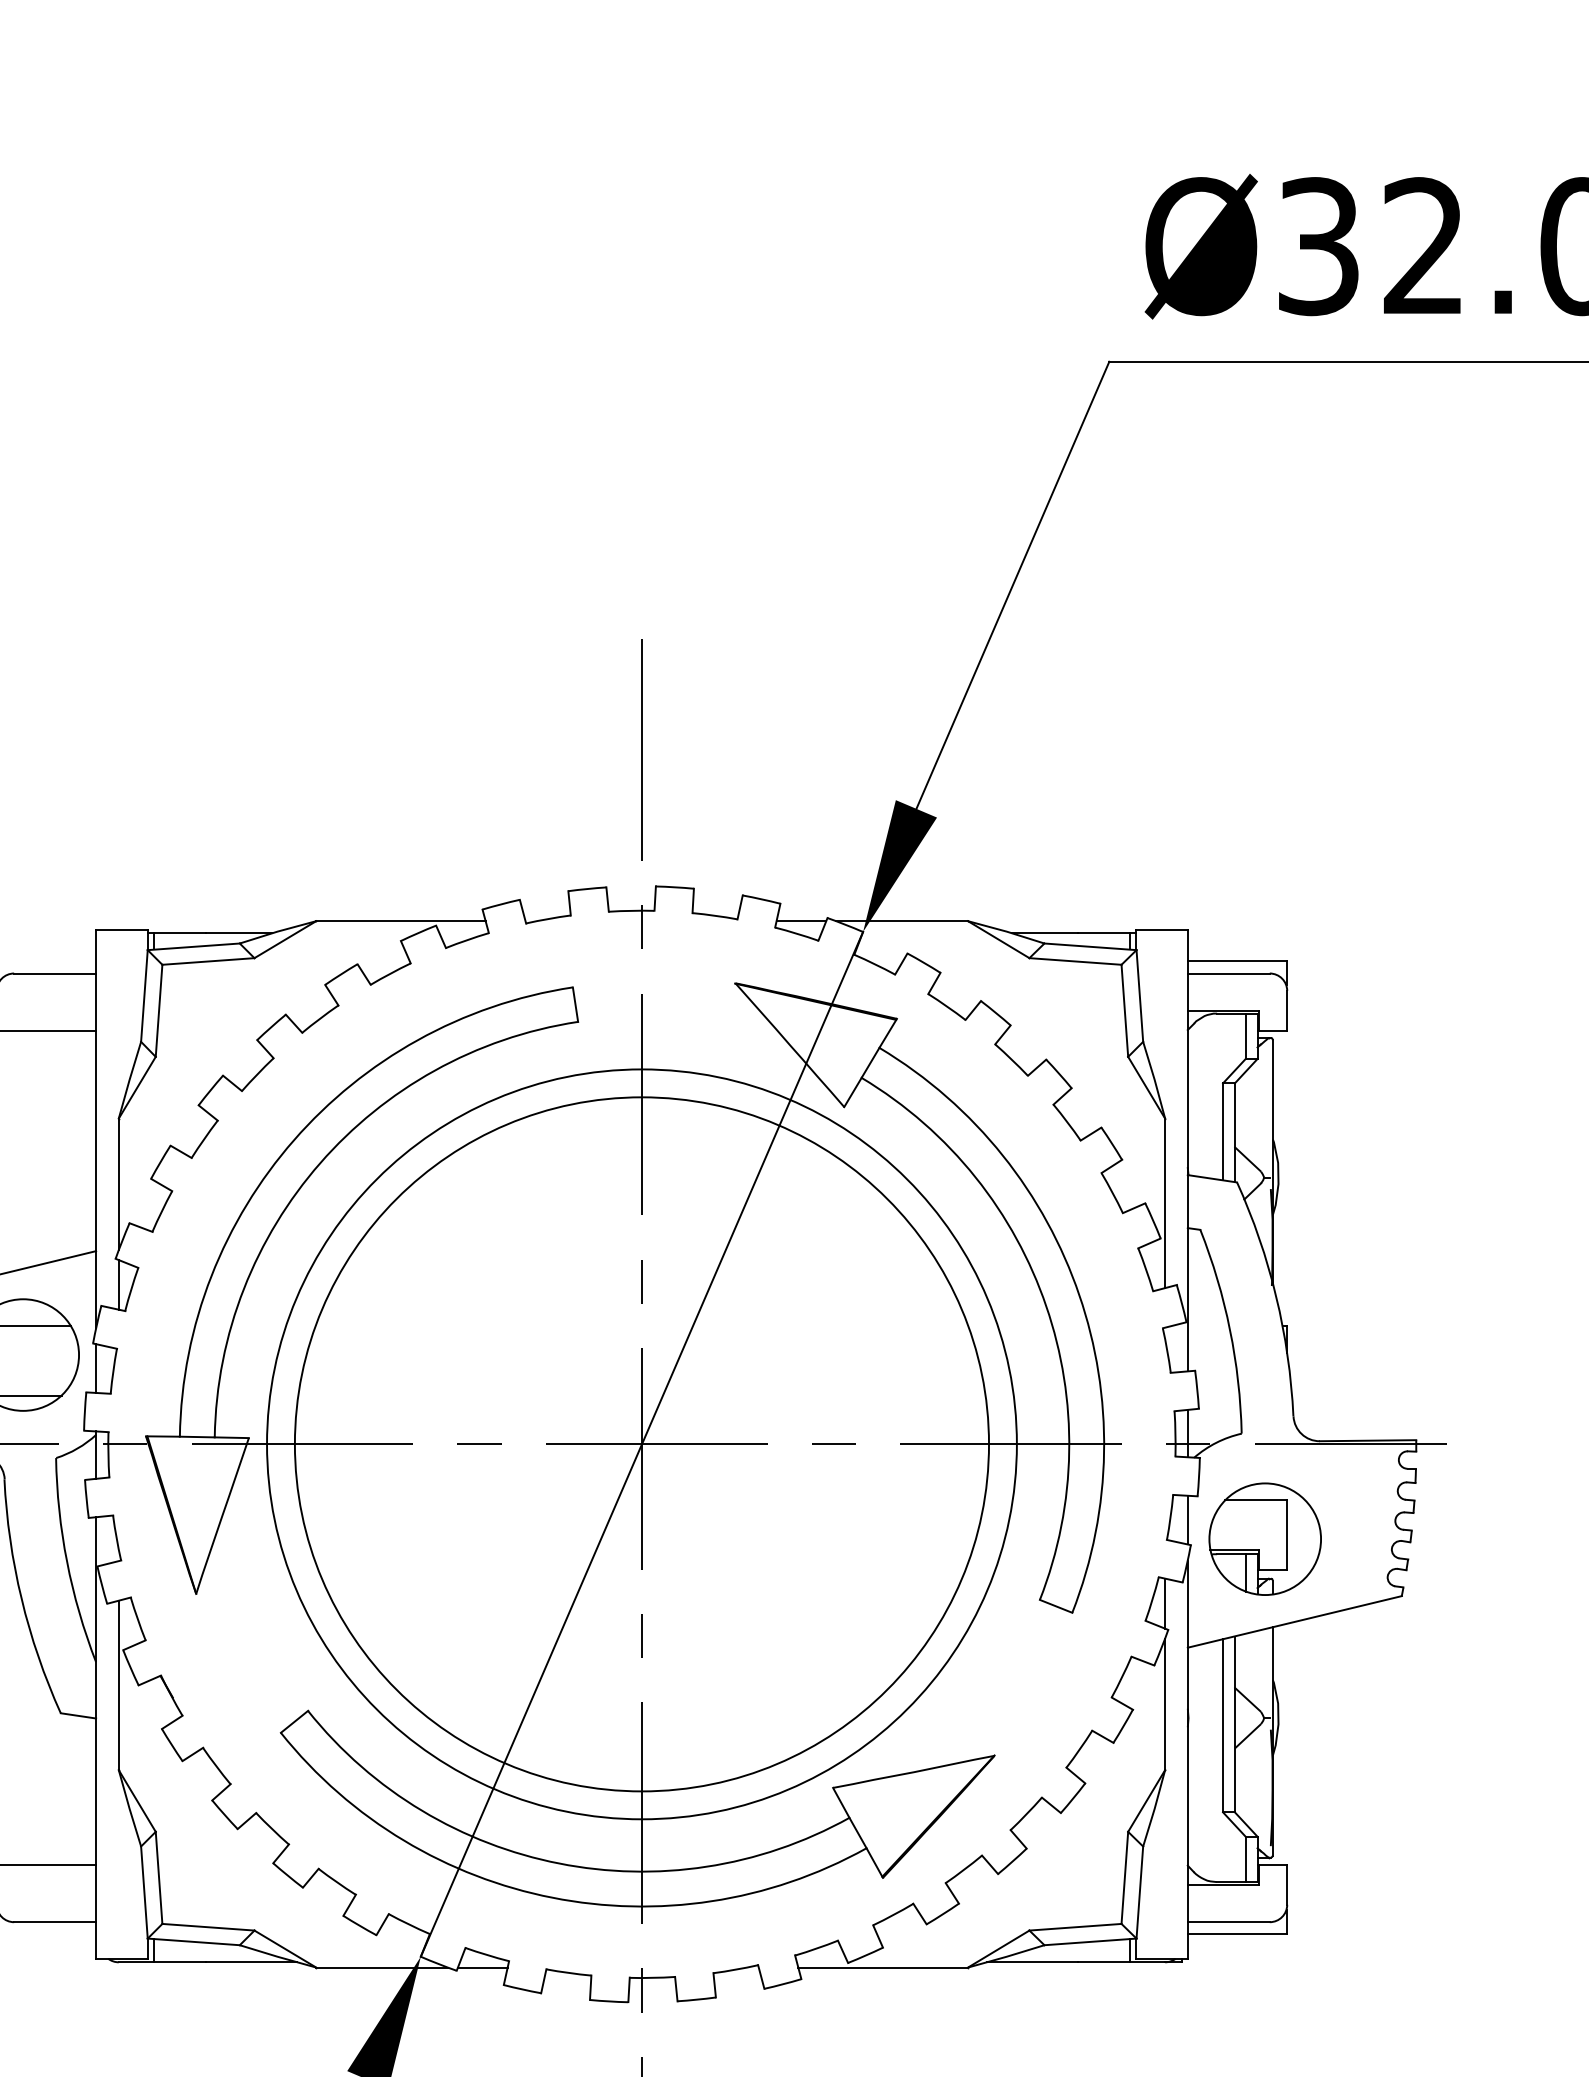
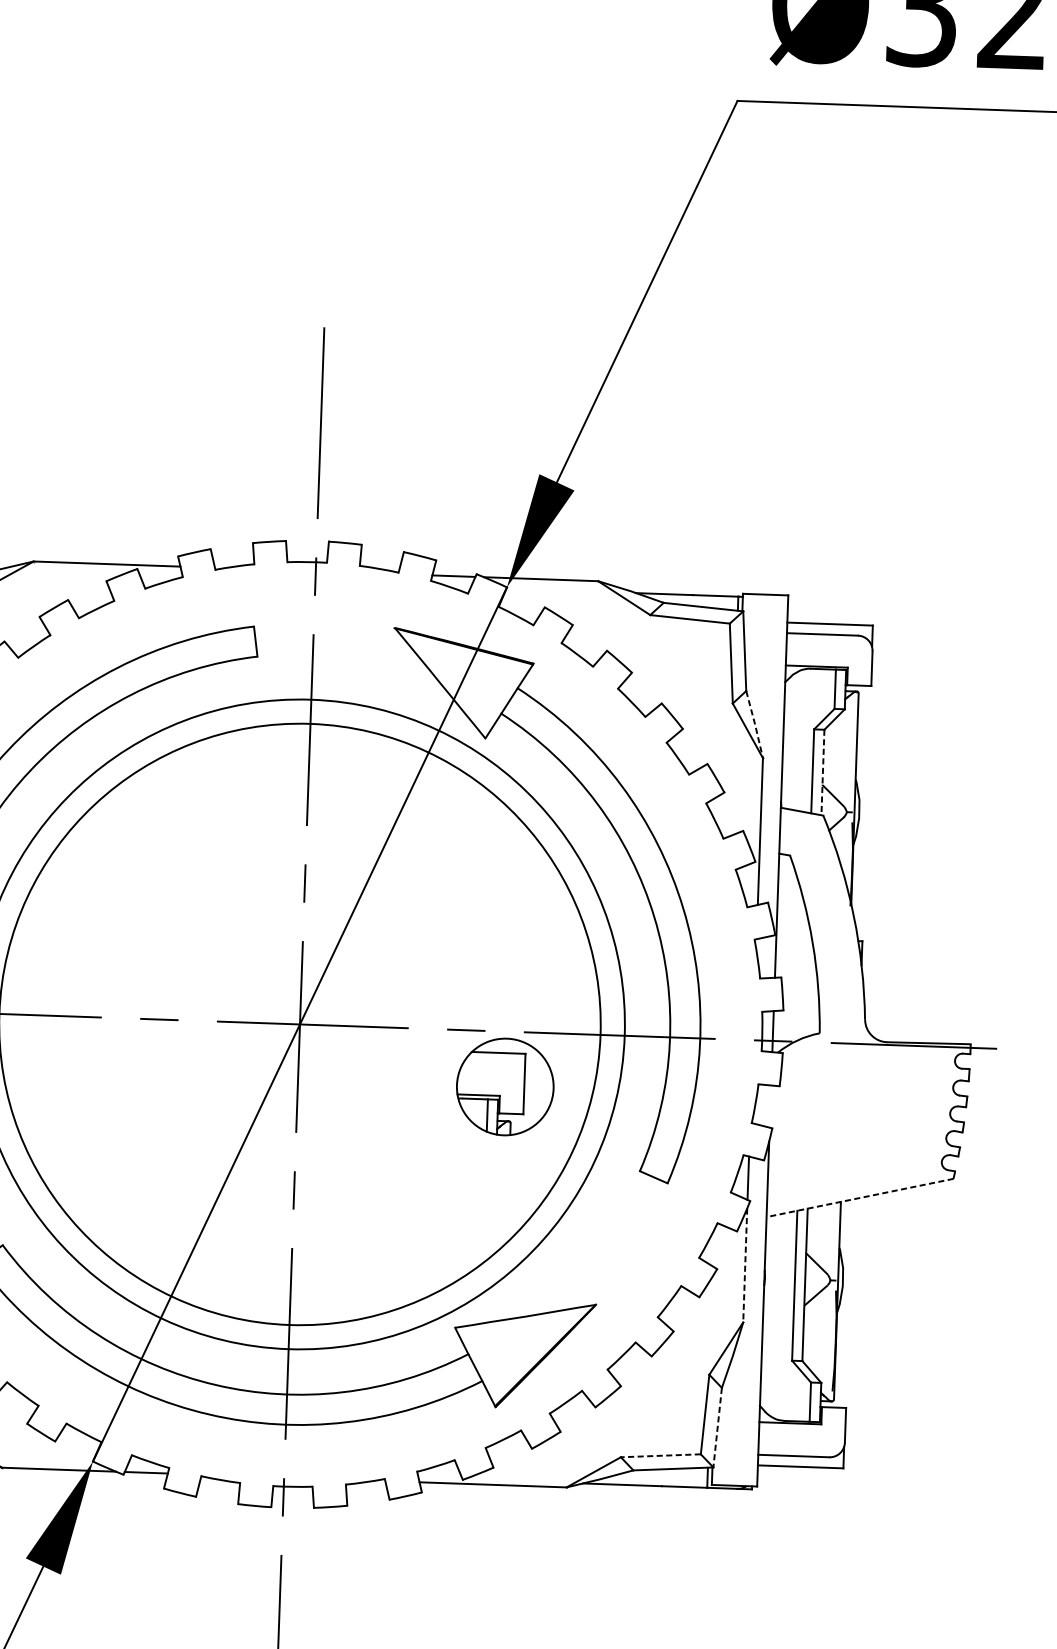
line: (1154, 1079) -> (754, 723), solid -> dashed
line: (1234, 1133) -> (822, 773), solid -> dashed
line: (1187, 1519) -> (770, 1106), removed
part: (1264, 1538) -> (504, 1086), moved
line: (1294, 1622) -> (859, 1198), solid -> dashed
line: (1165, 1704) -> (745, 1265), solid -> dashed
line: (1139, 1893) -> (717, 1428), solid -> dashed
line: (1075, 1927) -> (660, 1456), solid -> dashed

